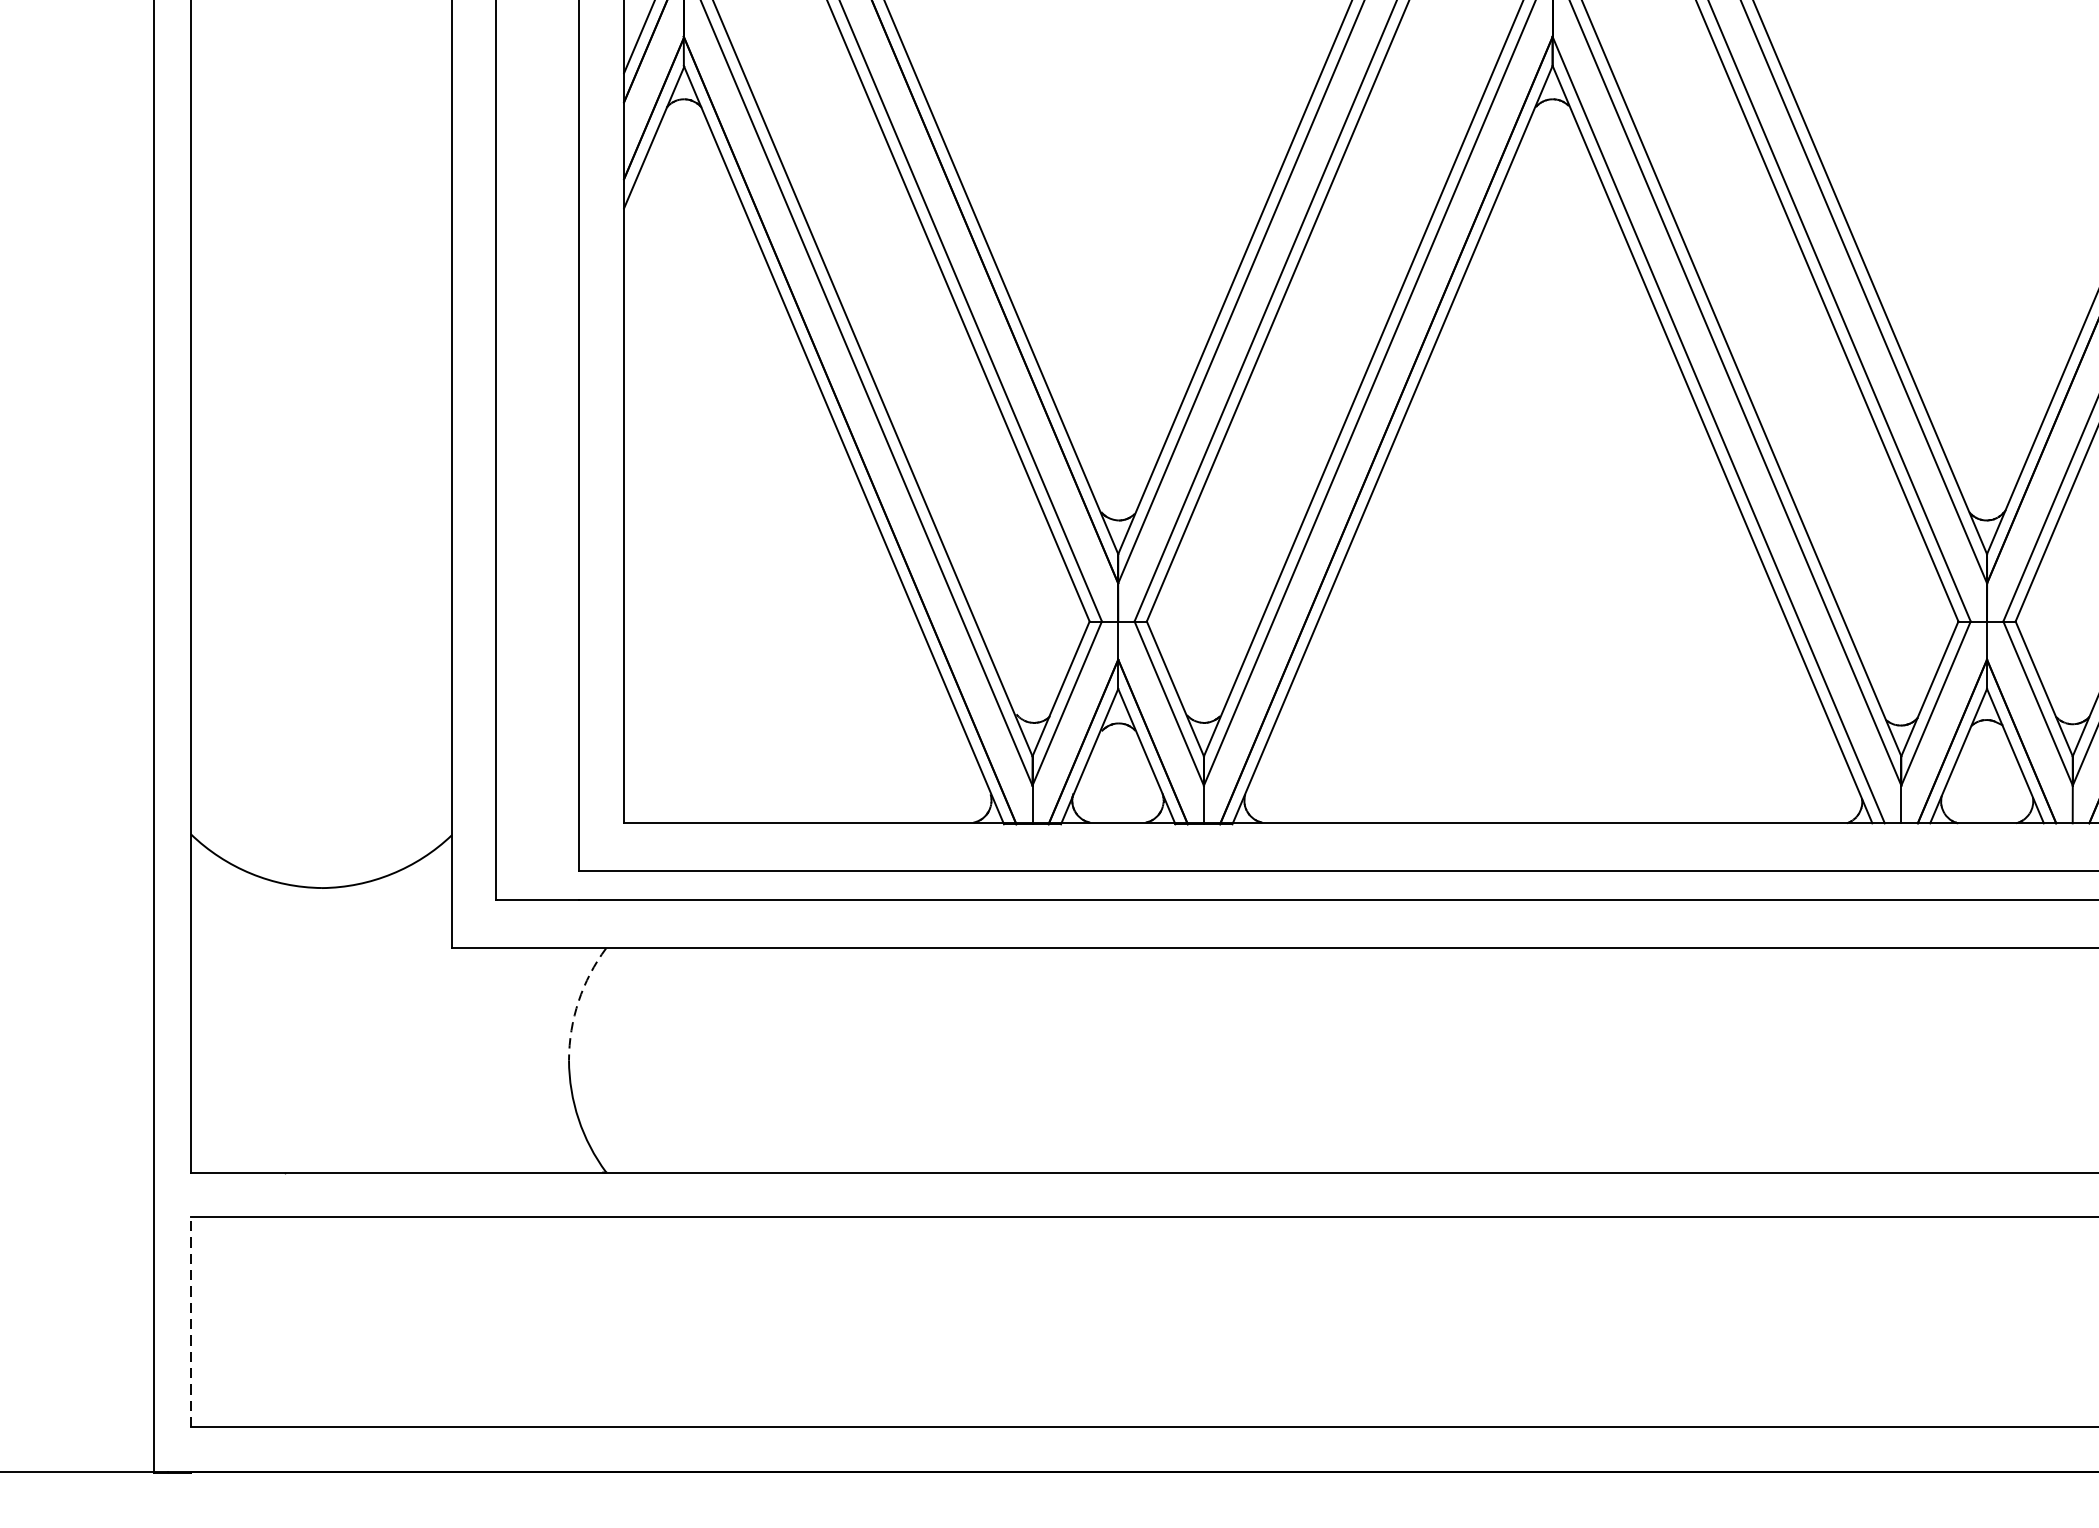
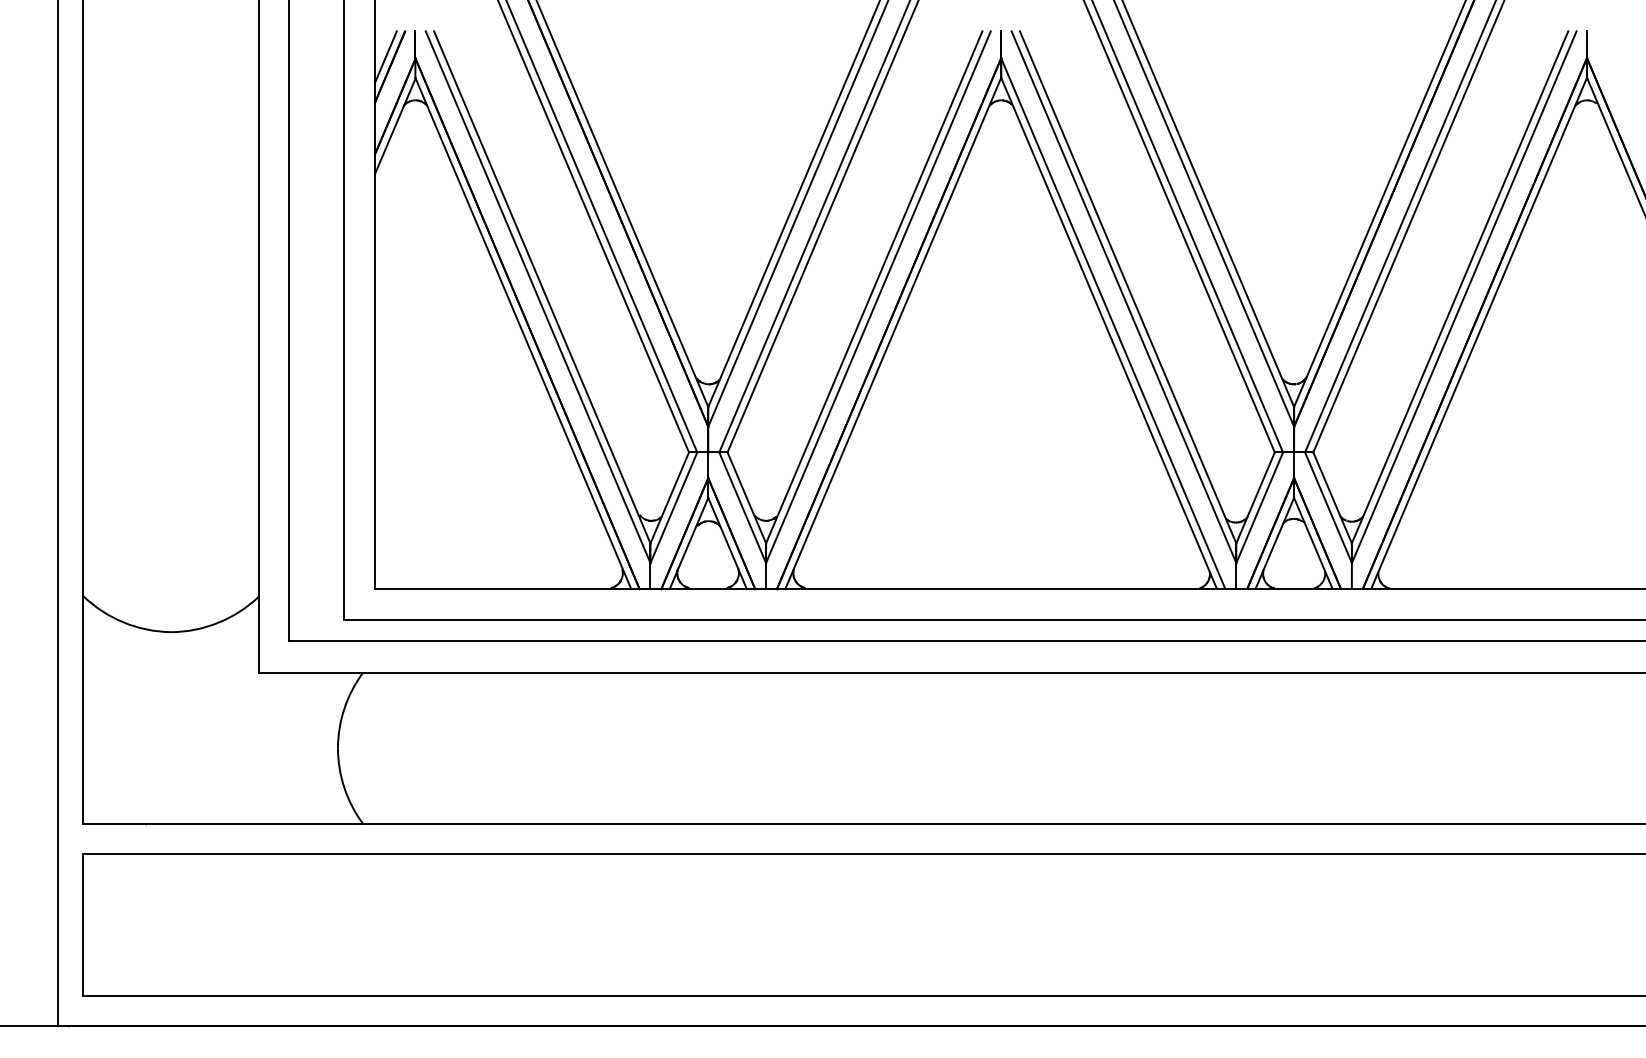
arc: (578, 1001) -> (344, 708), dashed -> solid
line: (191, 1321) -> (83, 924), dashed -> solid

